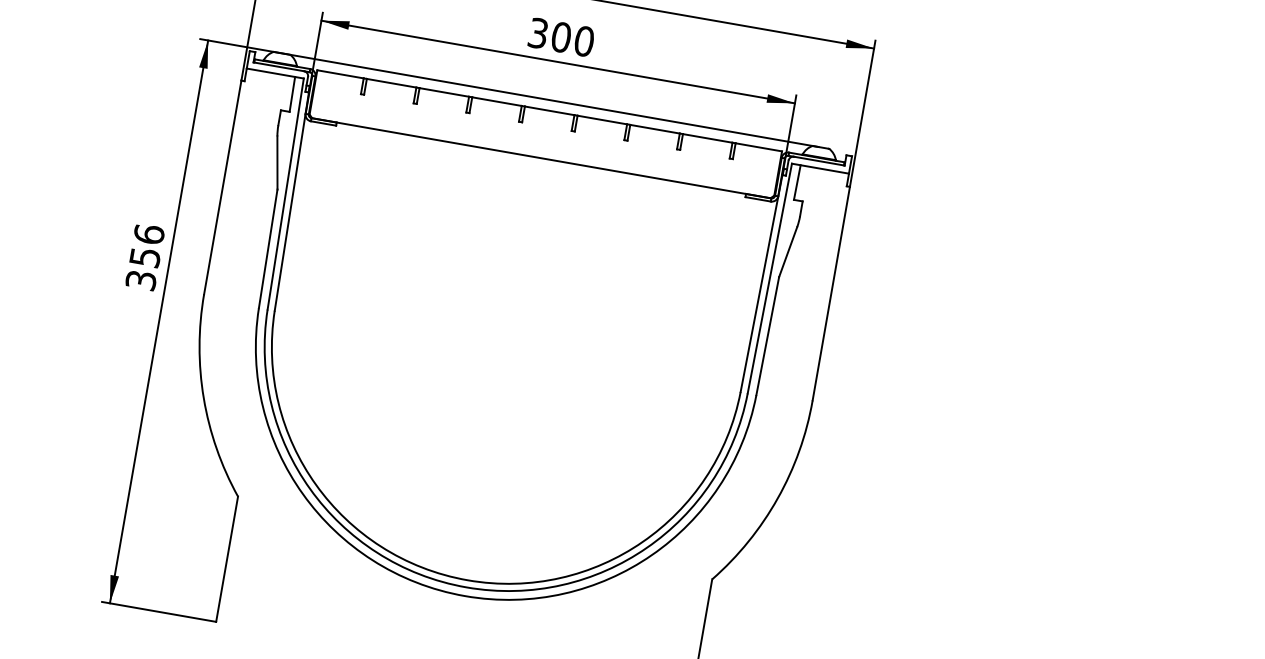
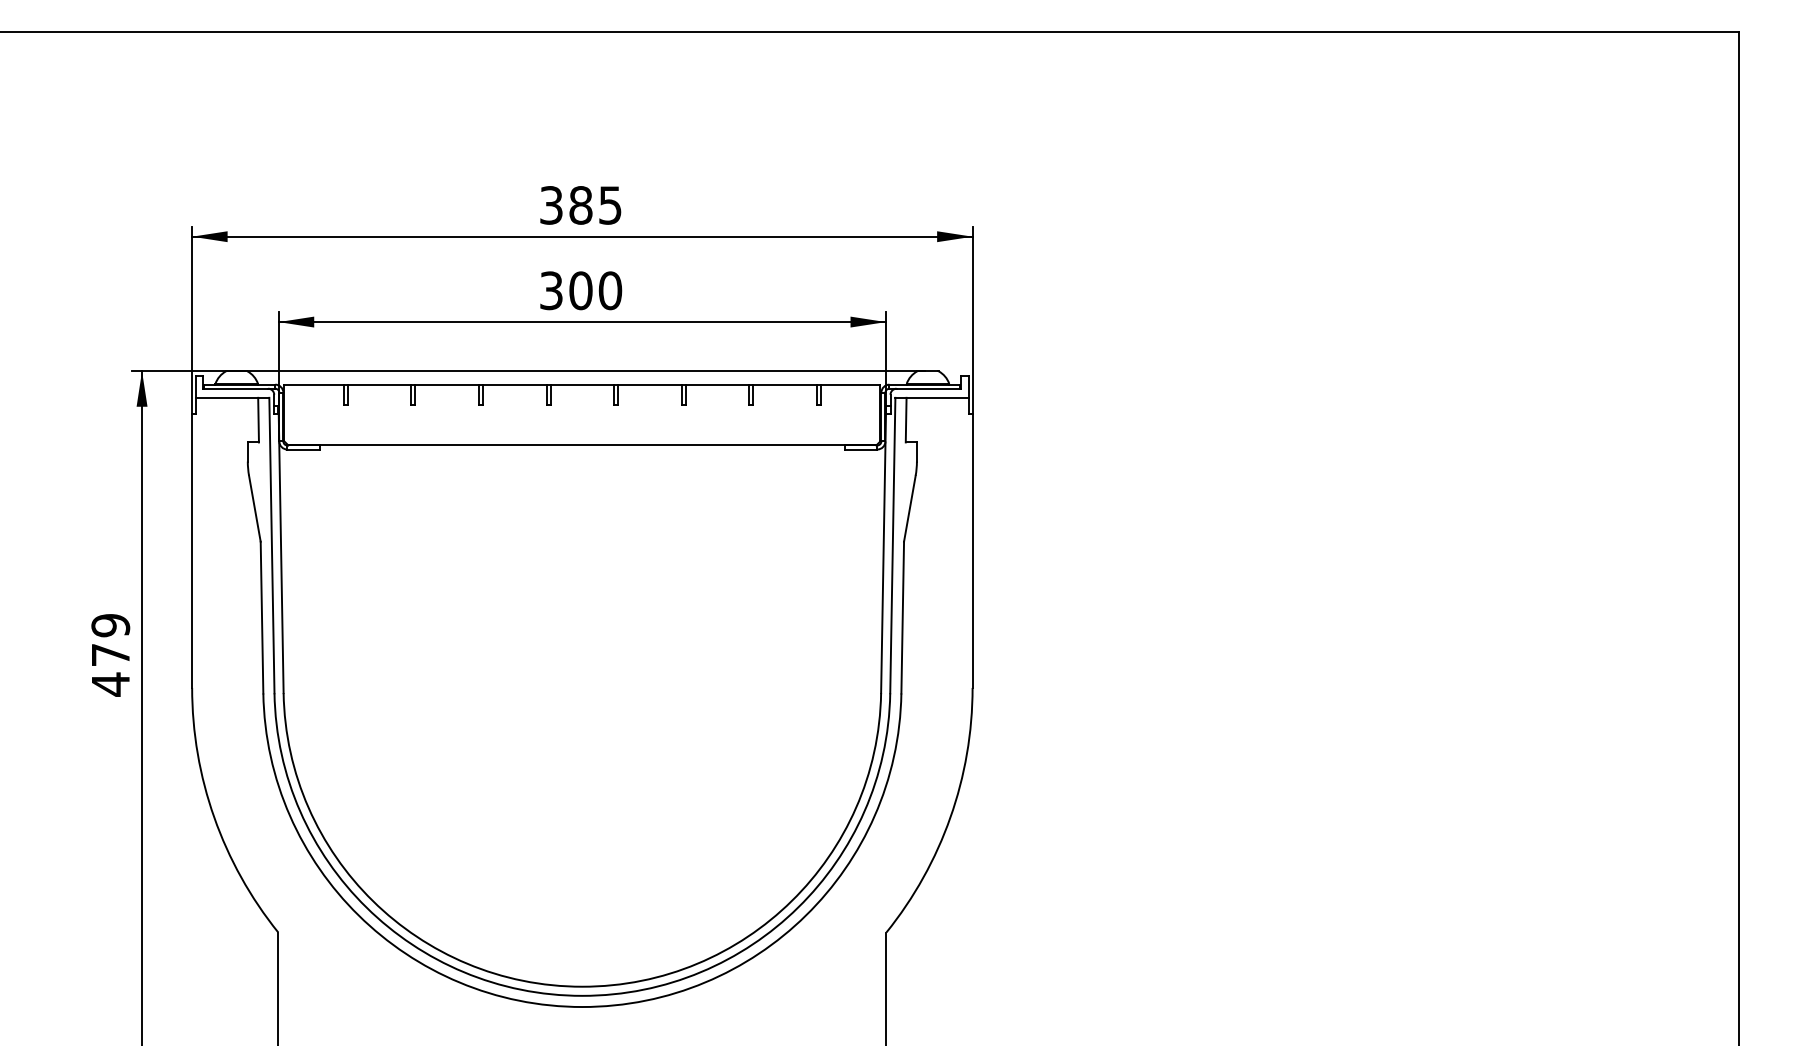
text: (145, 257) -> (110, 654), 356 -> 479

